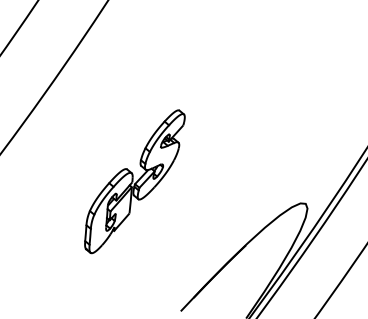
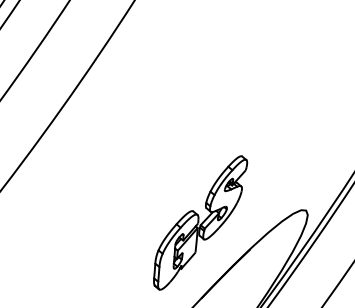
part: (134, 181) -> (200, 222), moved

